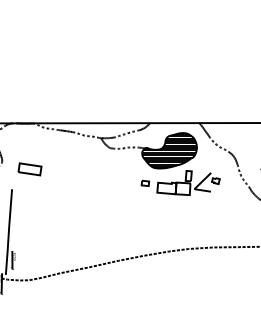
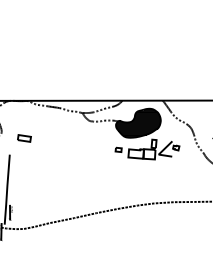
part: (29, 169) -> (24, 138), size x0.7

